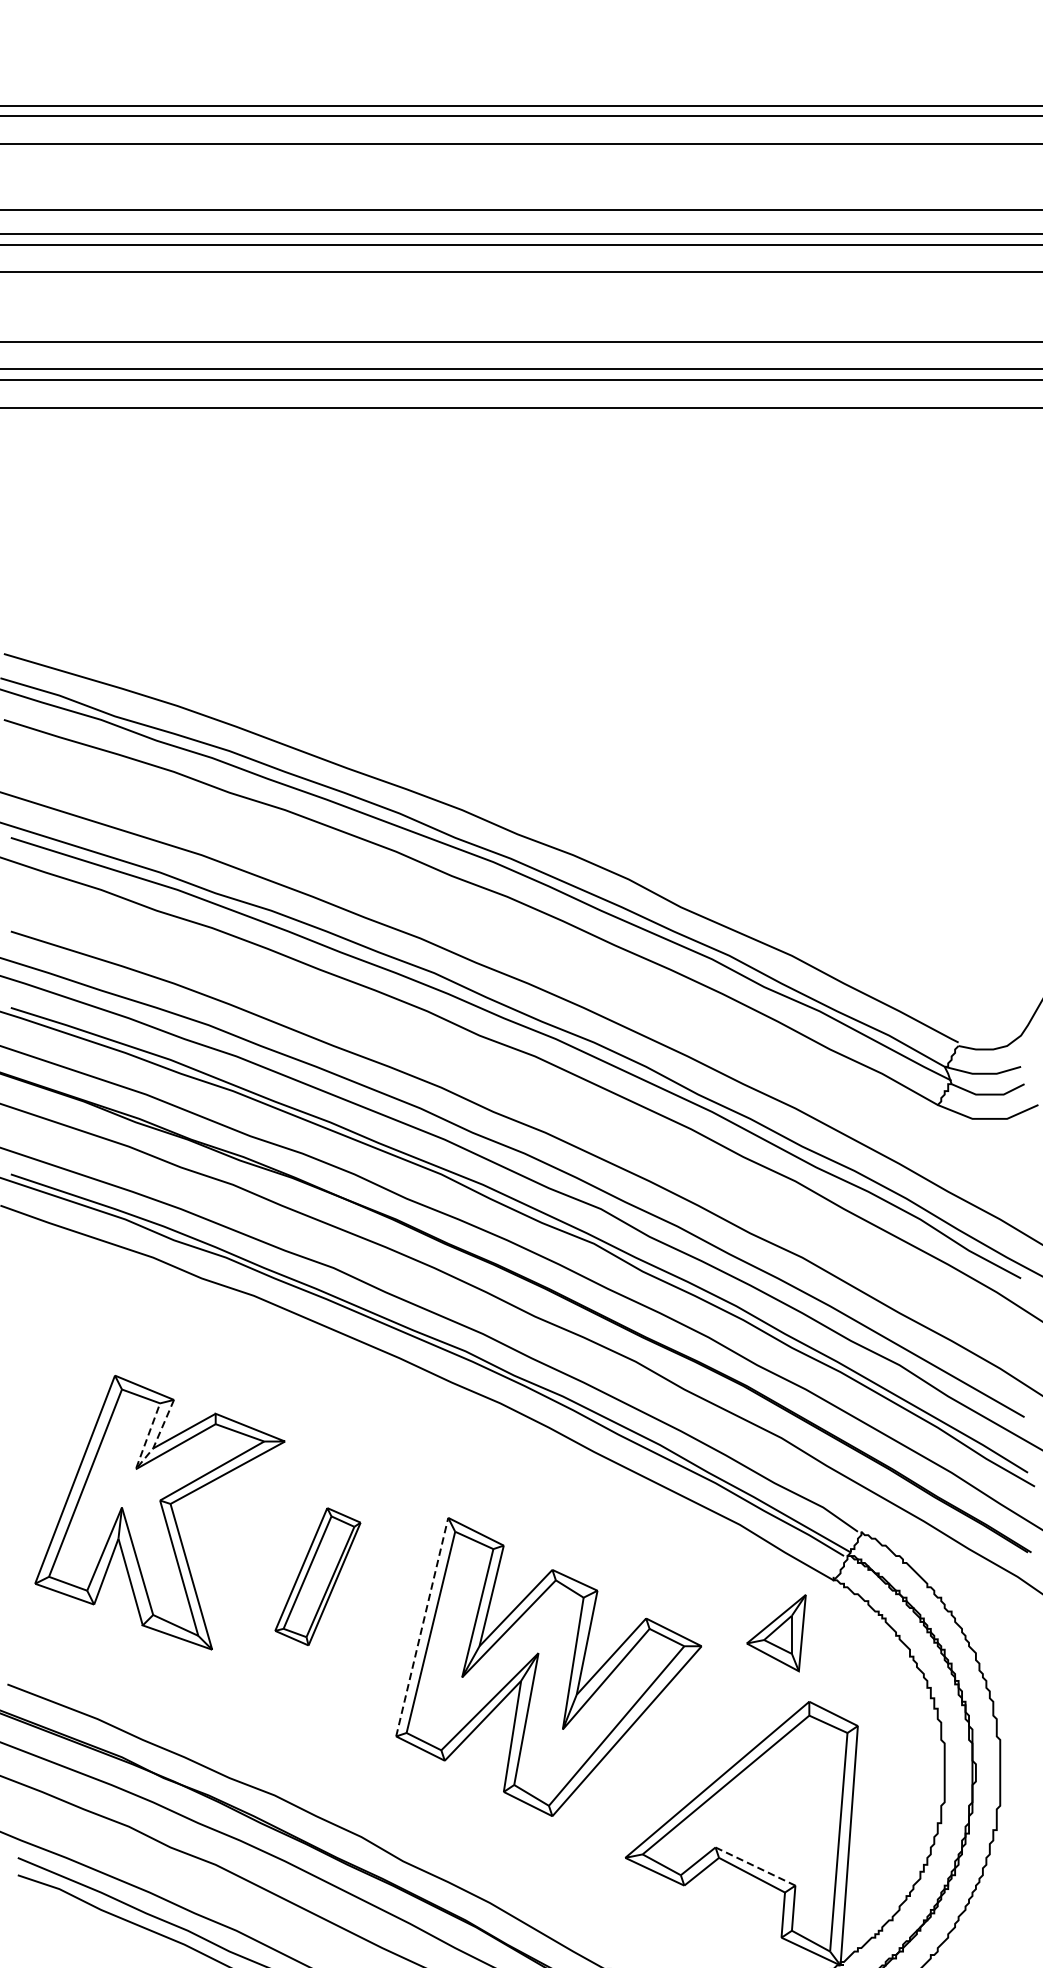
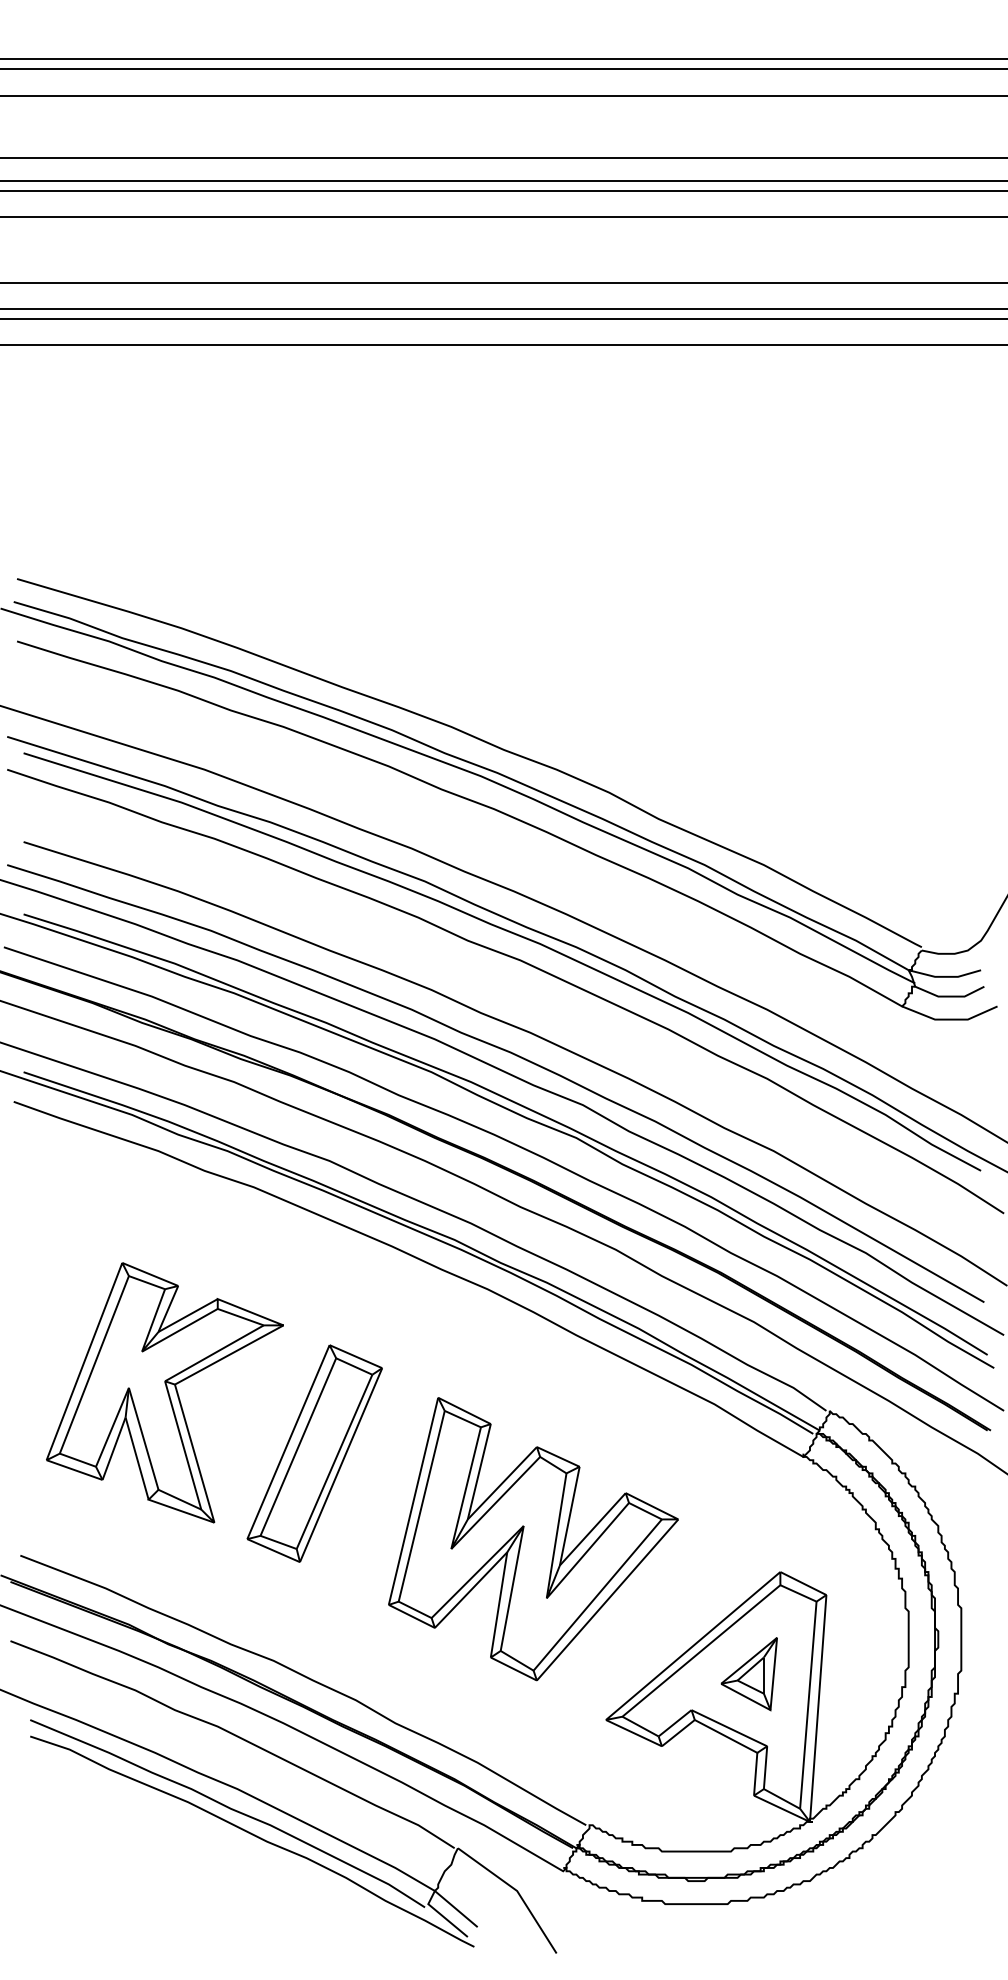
line: (139, 1464) -> (145, 1347), dashed -> solid
part: (317, 1576) -> (314, 1453), size x1.67
line: (422, 1626) -> (413, 1500), dashed -> solid
part: (775, 1633) -> (748, 1674), moved
line: (755, 1866) -> (729, 1728), dashed -> solid

